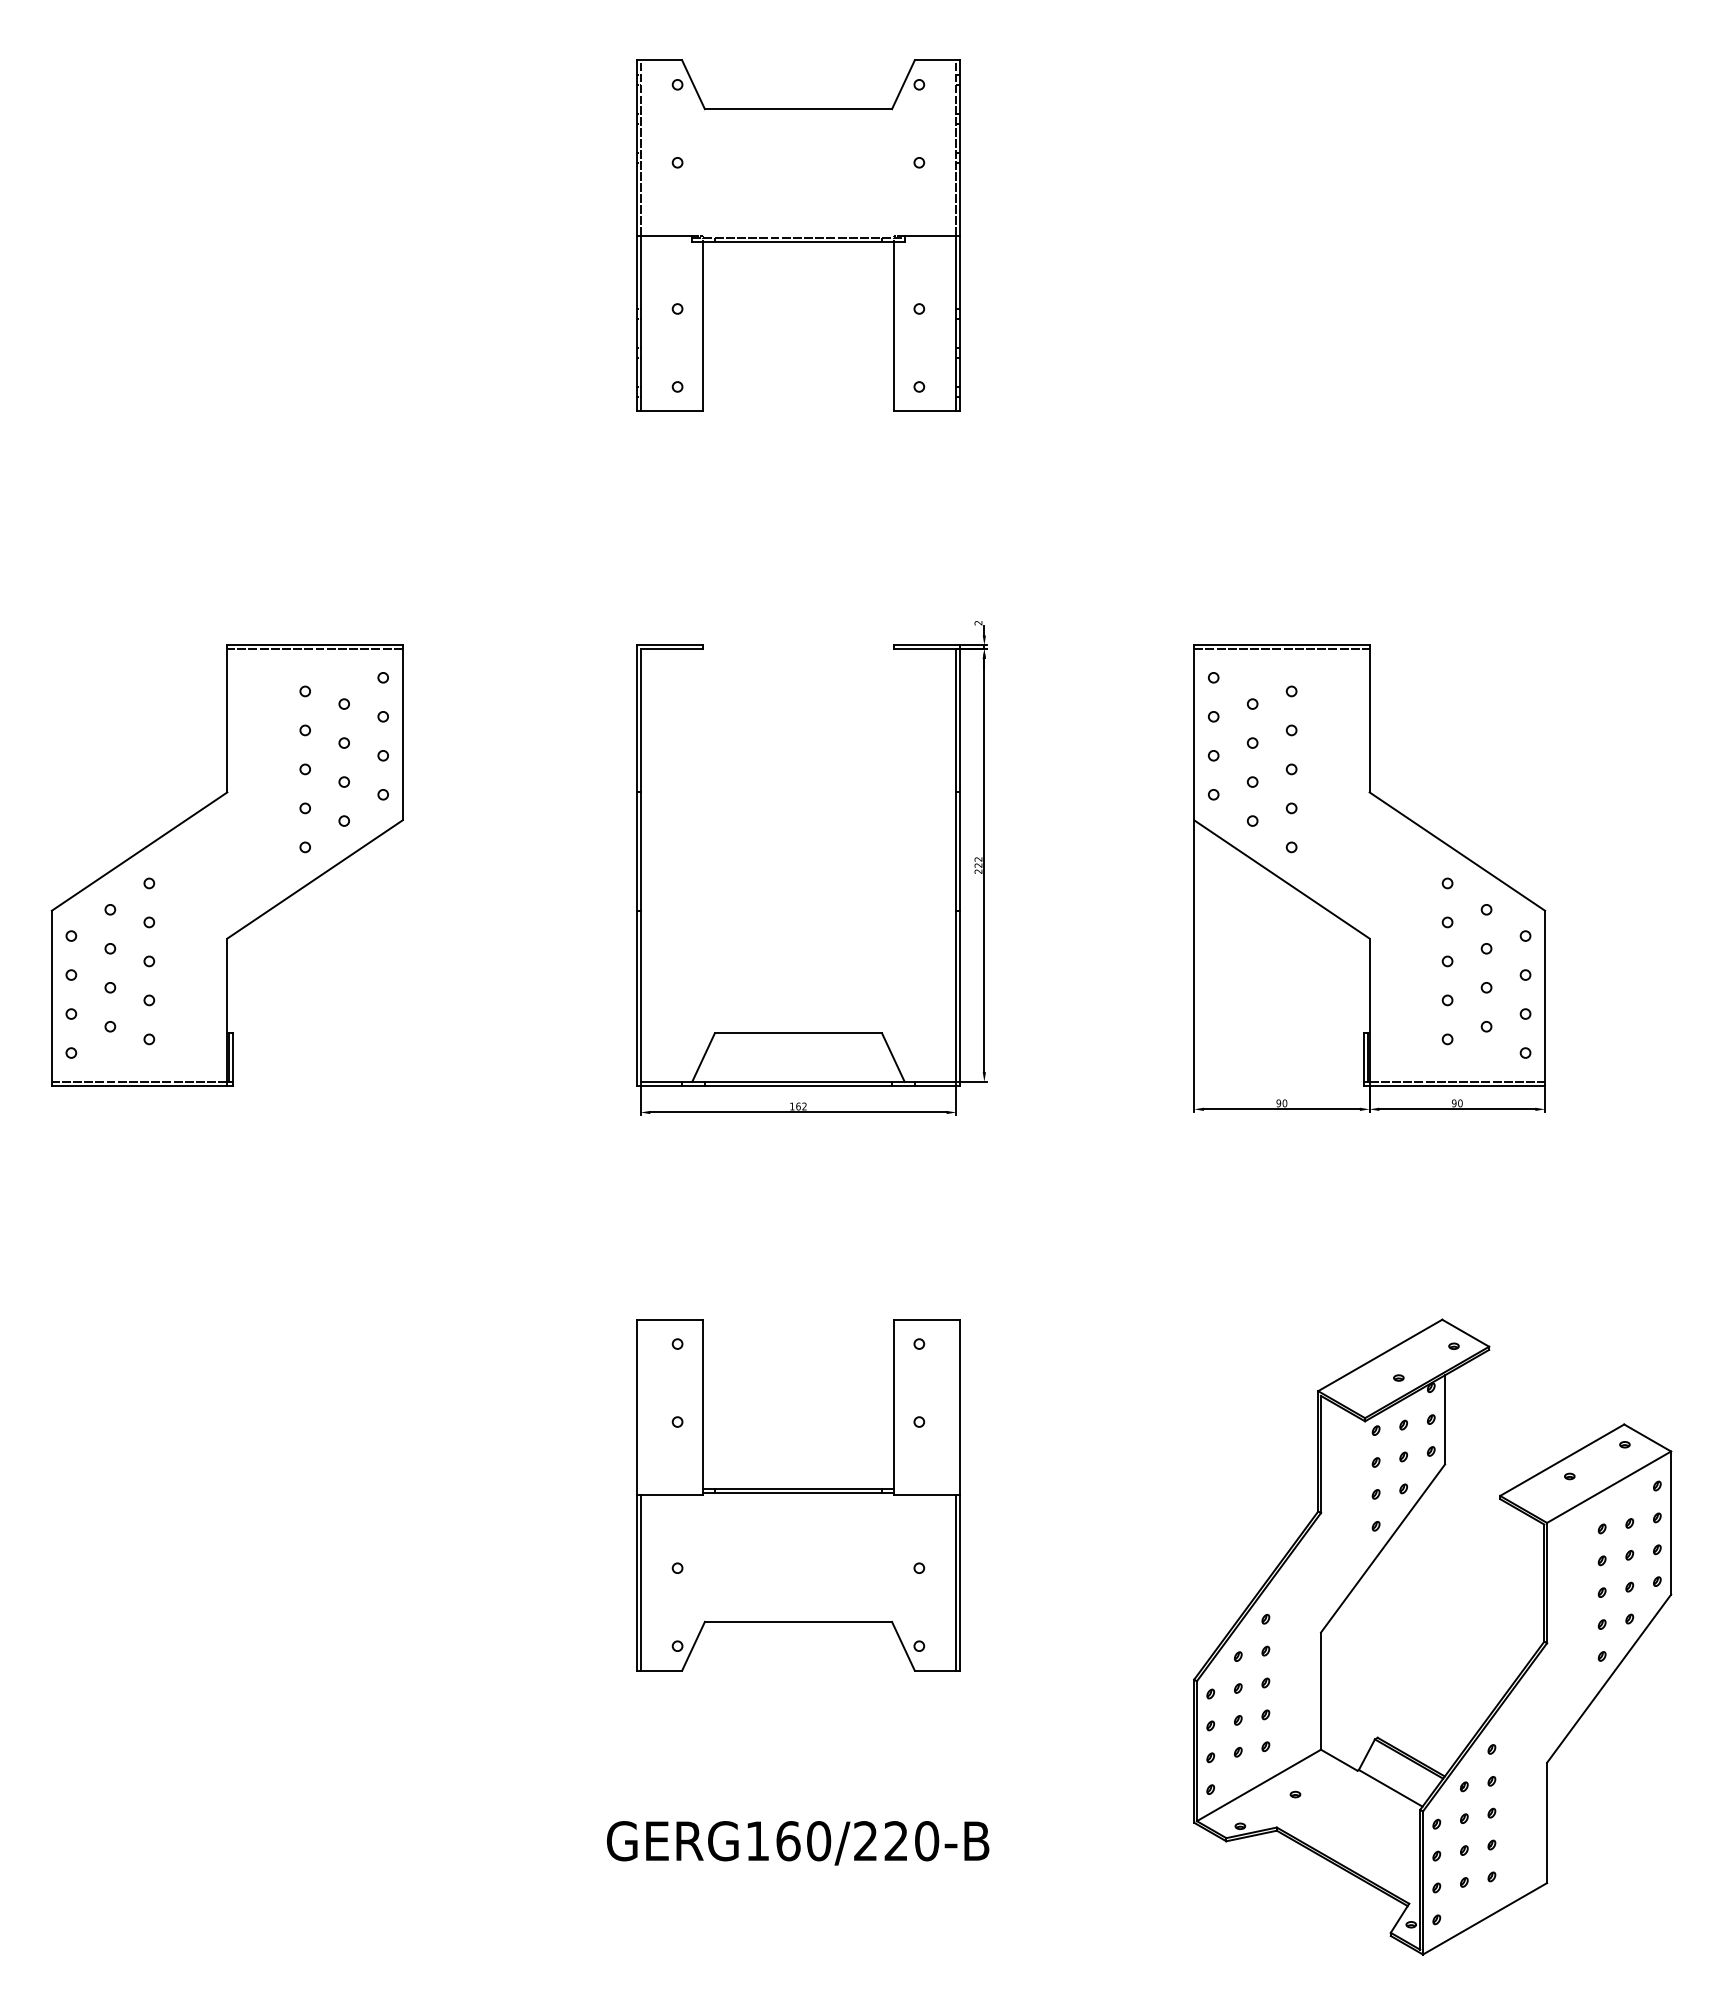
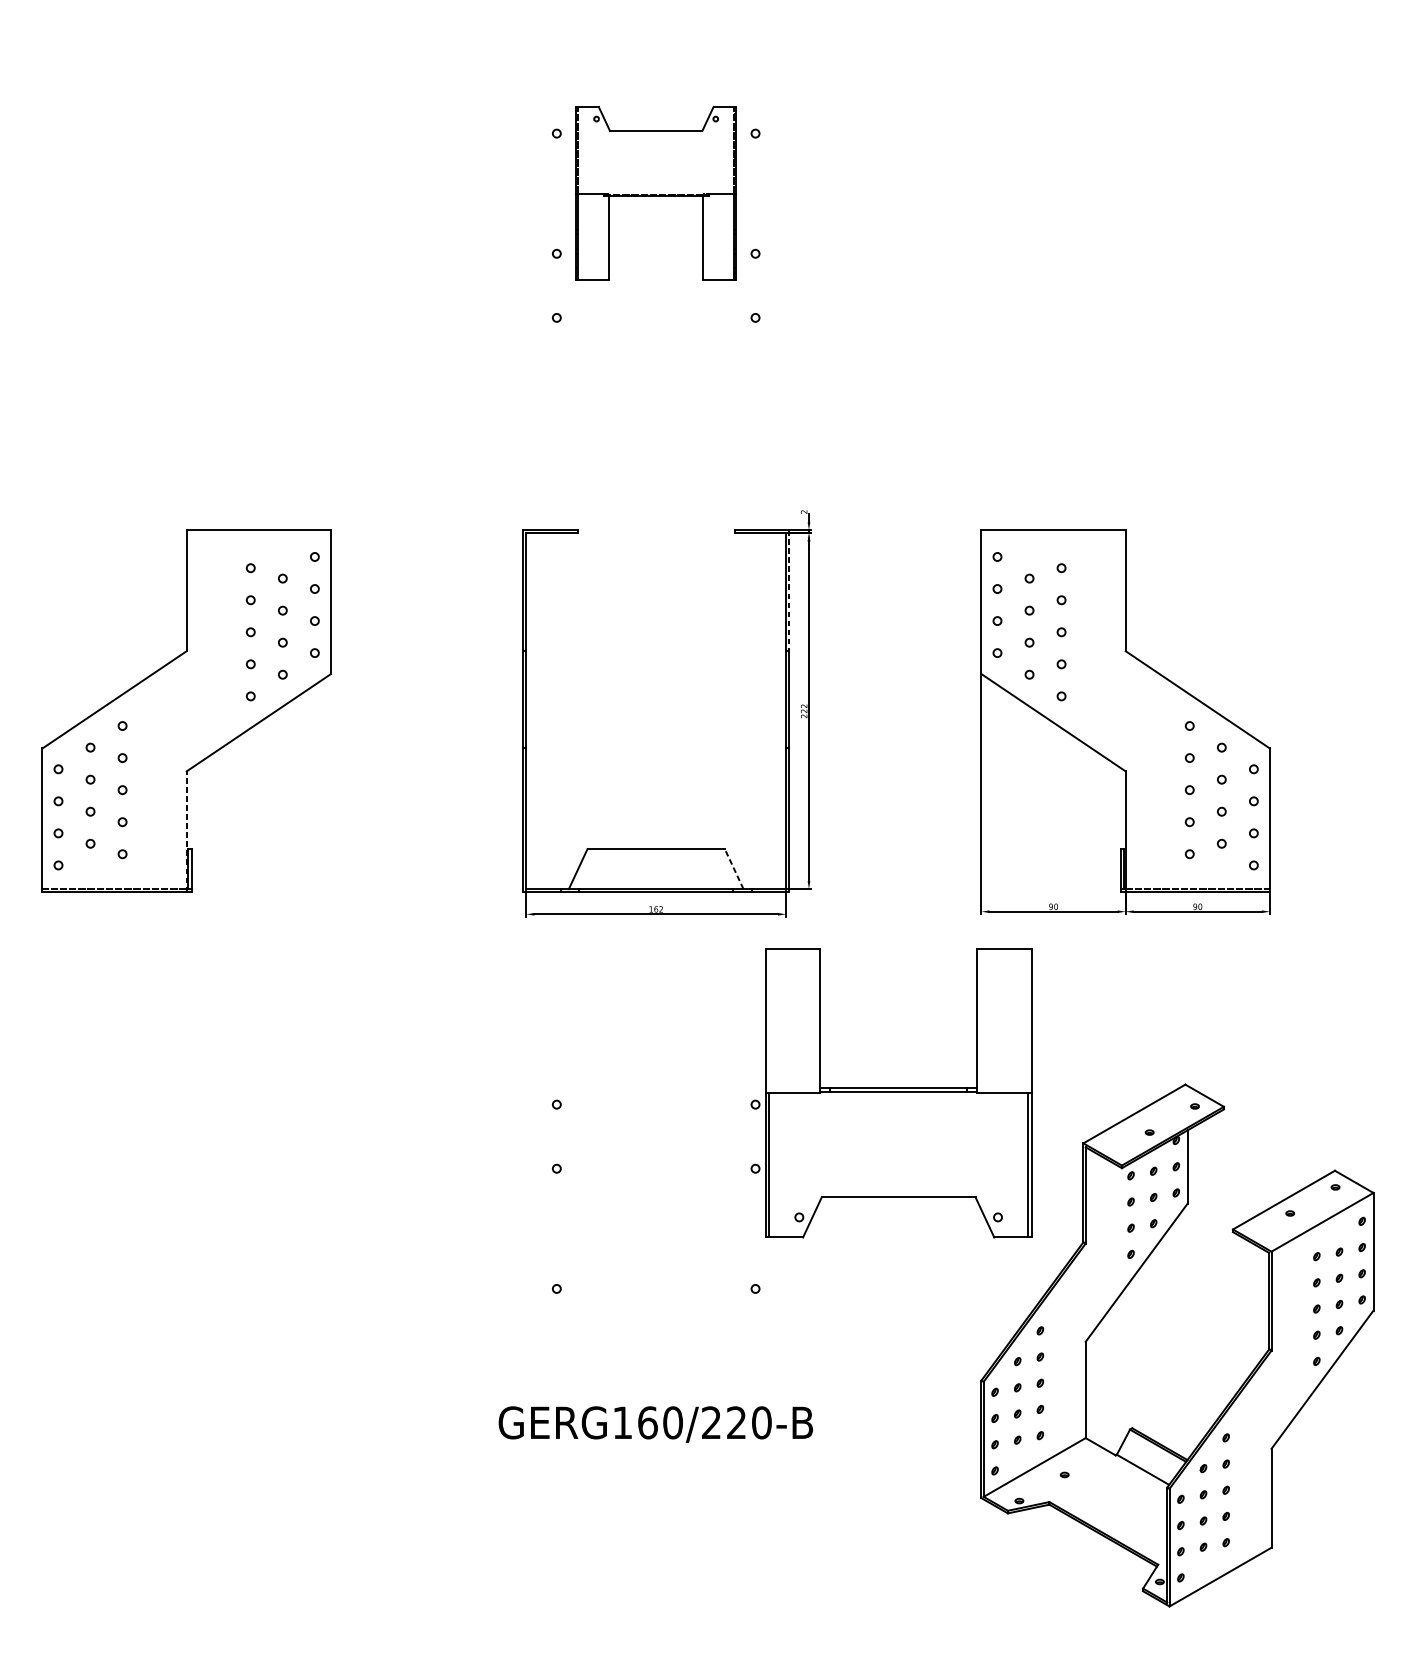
part: (798, 235) -> (656, 193), size x0.6
line: (314, 649) -> (258, 533), removed
line: (1281, 649) -> (1053, 533), removed
line: (960, 718) -> (789, 590), solid -> dashed
line: (227, 1012) -> (186, 832), solid -> dashed
line: (893, 1057) -> (734, 869), solid -> dashed
part: (798, 1495) -> (898, 1093), moved
text: (798, 1843) -> (656, 1424), moved

